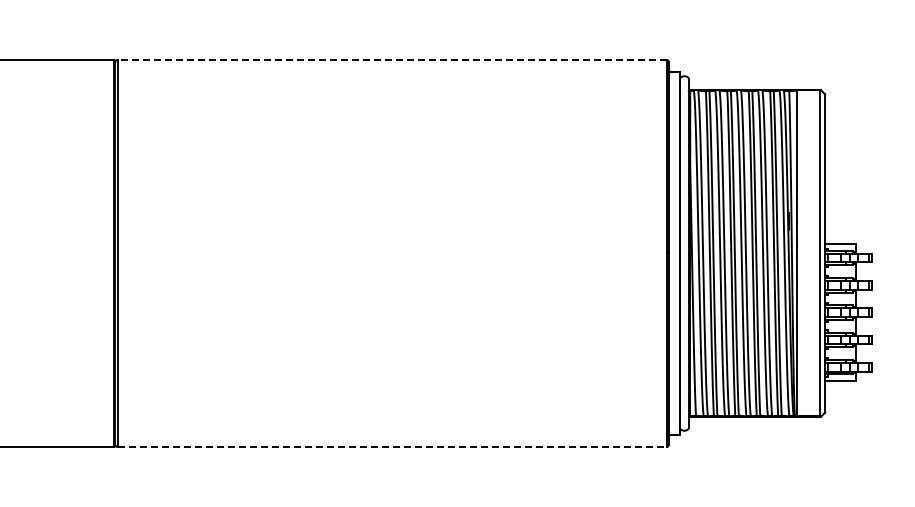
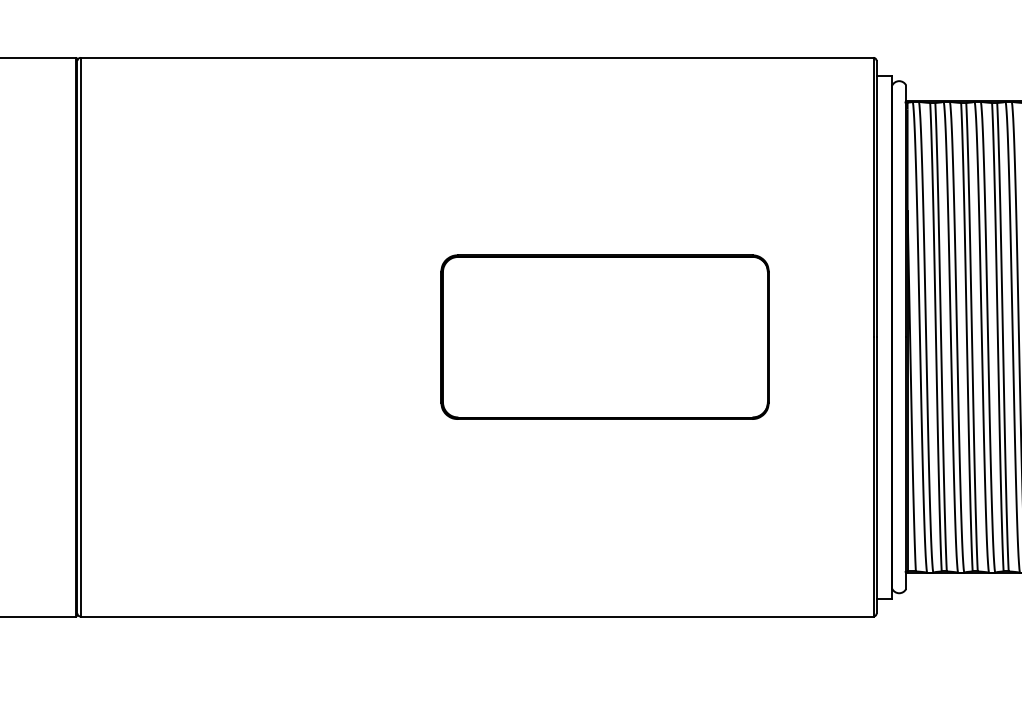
line: (392, 60) -> (477, 58), dashed -> solid
part: (480, 253) -> (604, 337), added
line: (392, 446) -> (477, 615), dashed -> solid

